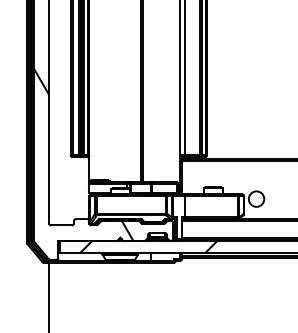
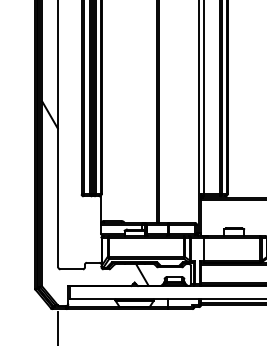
hatch: (148, 246) -> (164, 291), removed

